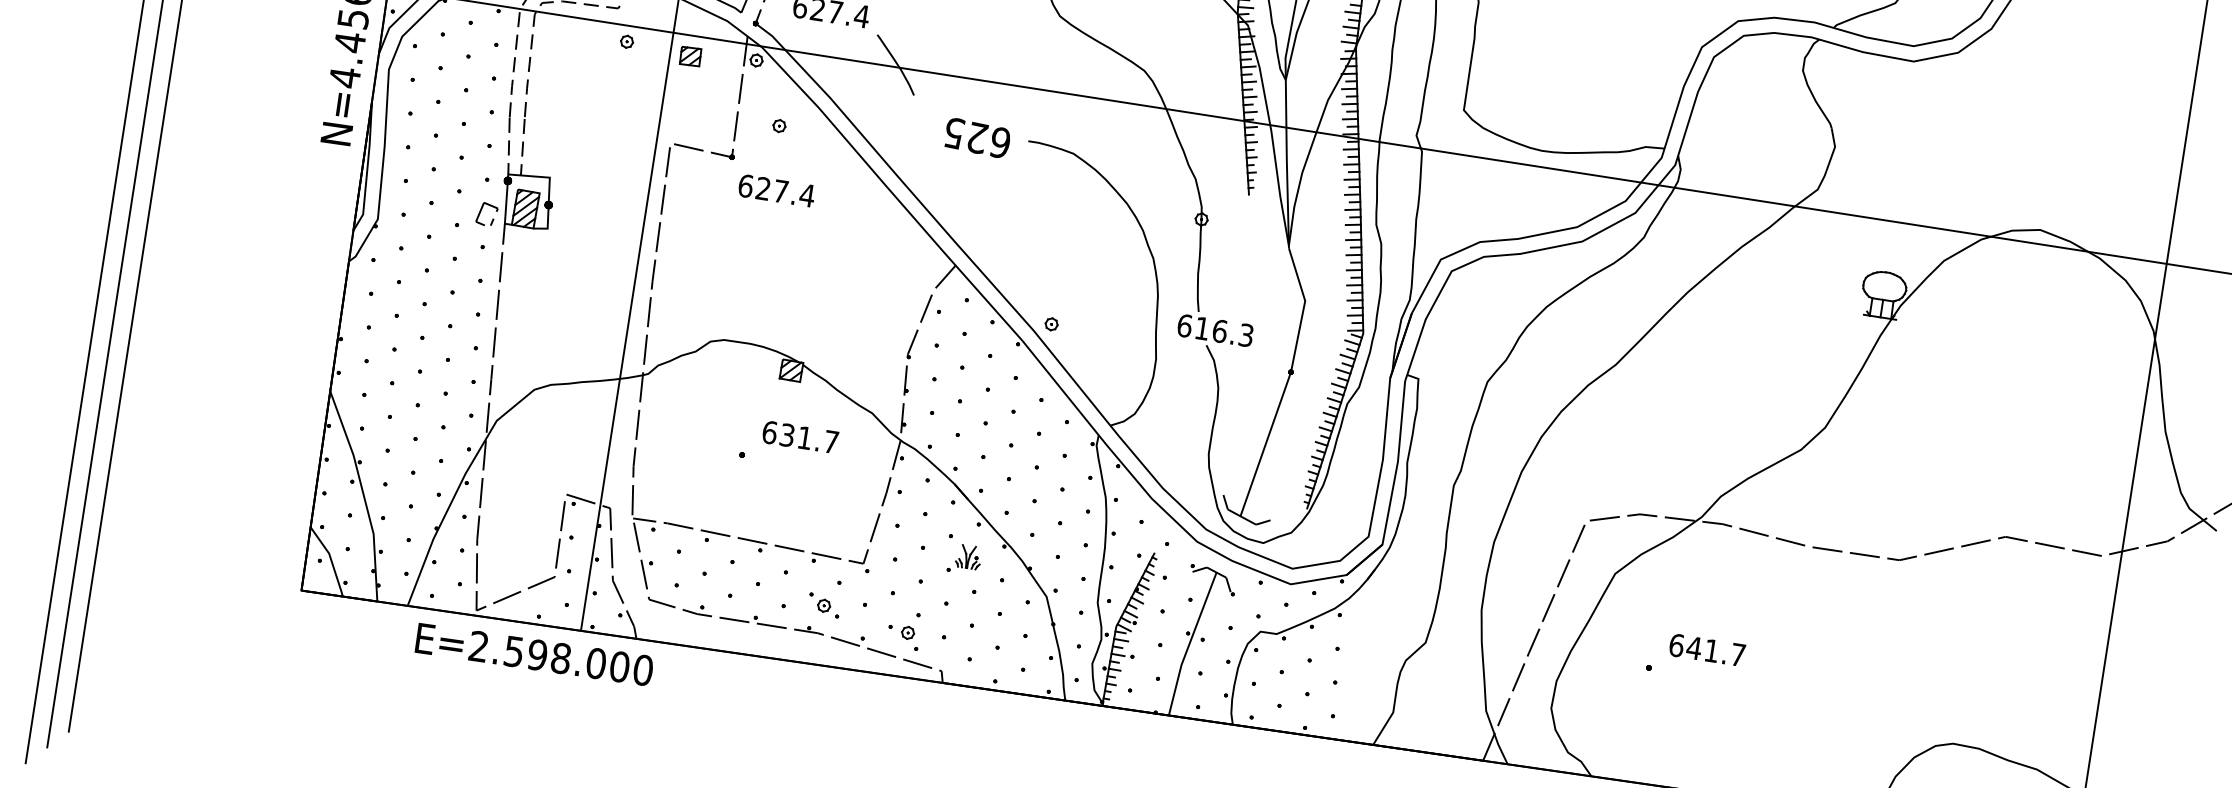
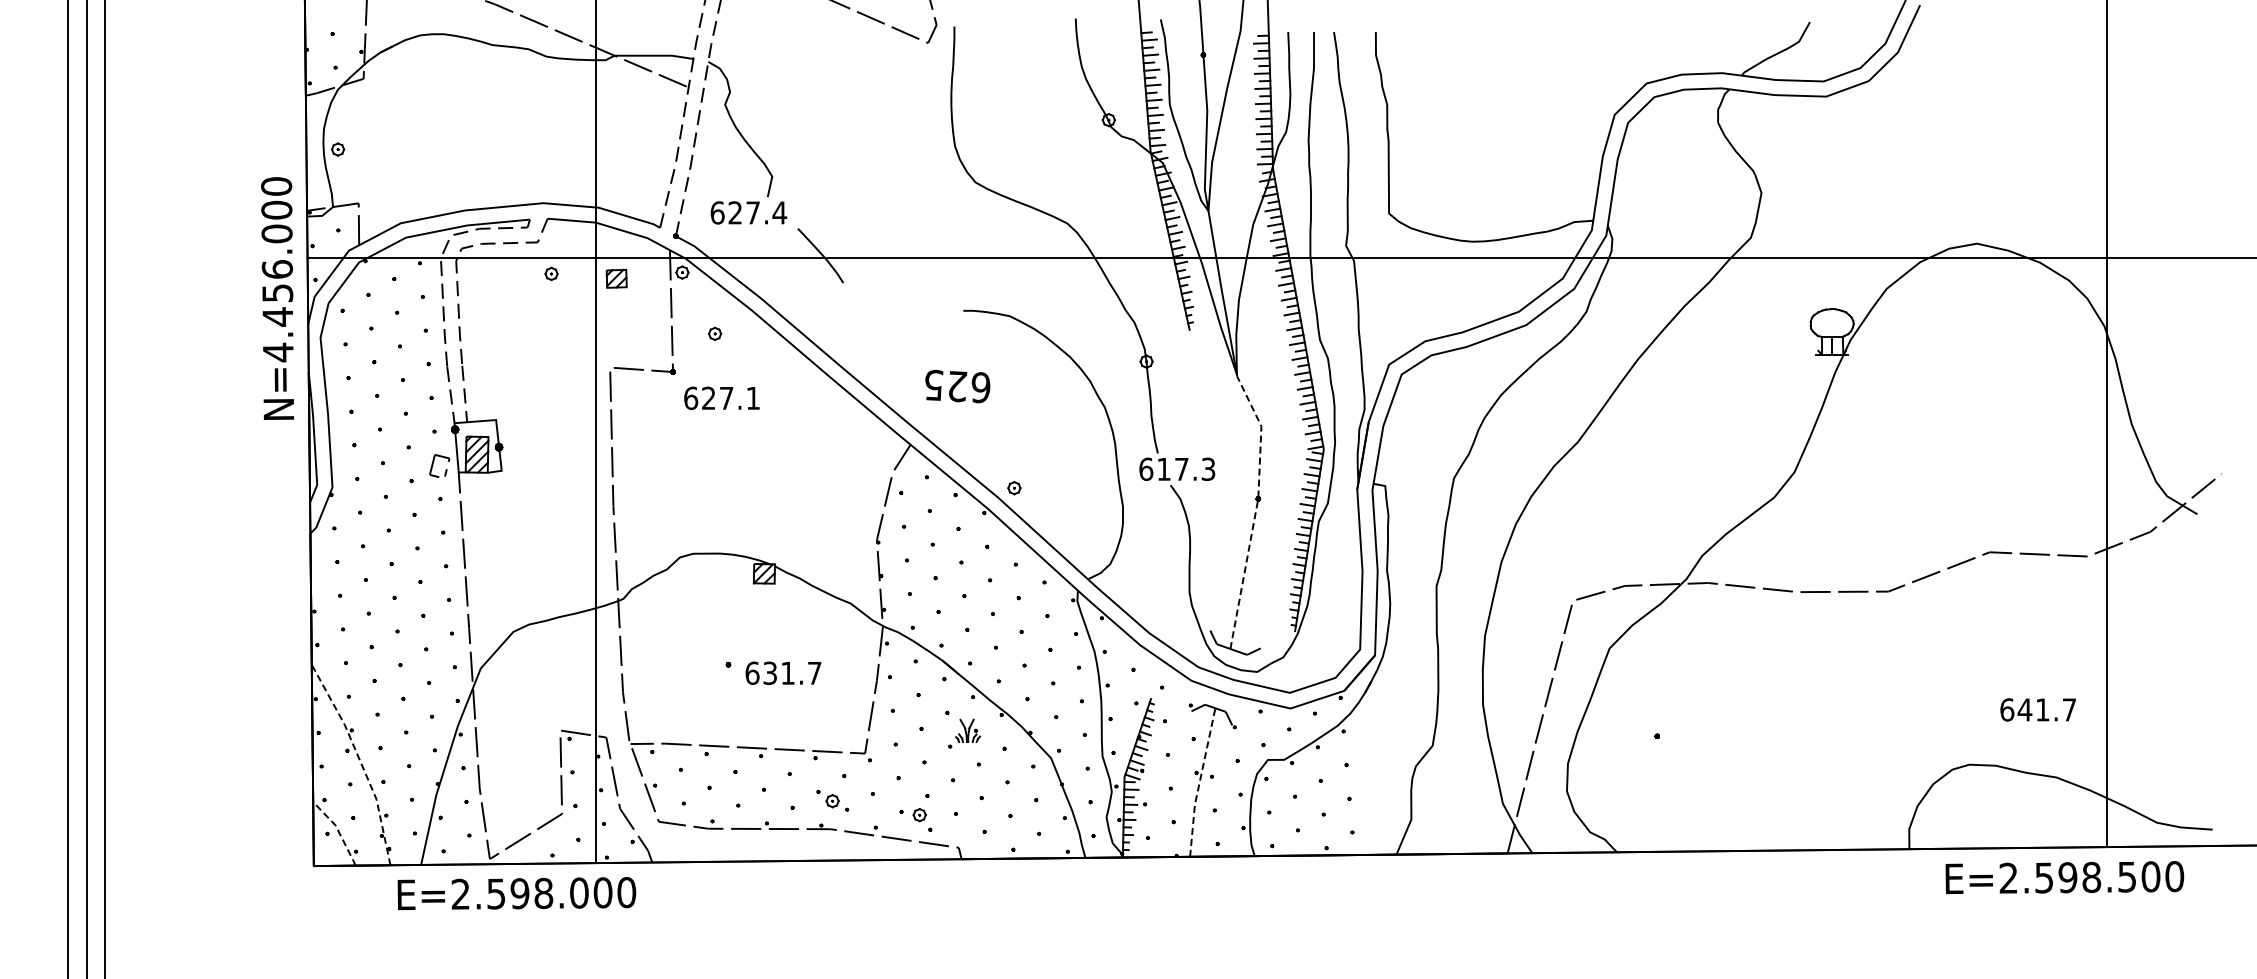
text: (977, 138) -> (957, 386), moved
text: (806, 195) -> (752, 398), 627.4 -> 627.1
text: (1219, 330) -> (1181, 468), 616.3 -> 617.3
line: (1287, 382) -> (1256, 509), solid -> dashed
text: (800, 436) -> (783, 672), moved
line: (363, 493) -> (360, 760), solid -> dashed
line: (331, 559) -> (338, 830), solid -> dashed
line: (1189, 642) -> (1199, 781), solid -> dashed
text: (1706, 649) -> (2037, 709), moved
text: (534, 654) -> (516, 893), moved

